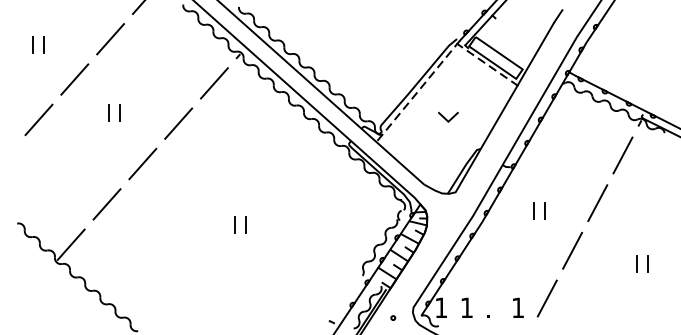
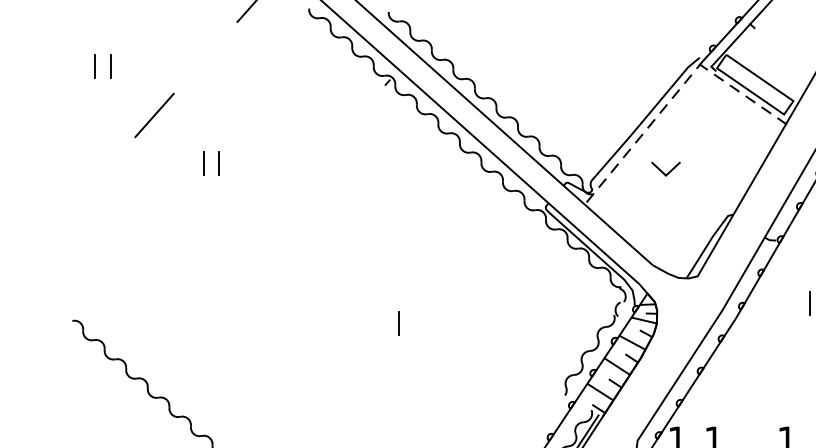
line: (110, 39) -> (205, 58), removed
line: (214, 83) -> (353, 121), removed
line: (446, 118) -> (663, 171), moved
line: (38, 119) -> (102, 172), removed
line: (178, 123) -> (302, 178), removed
line: (142, 163) -> (251, 235), removed
line: (106, 204) -> (199, 293), removed
line: (234, 224) -> (382, 322), removed
line: (70, 244) -> (148, 350), removed

